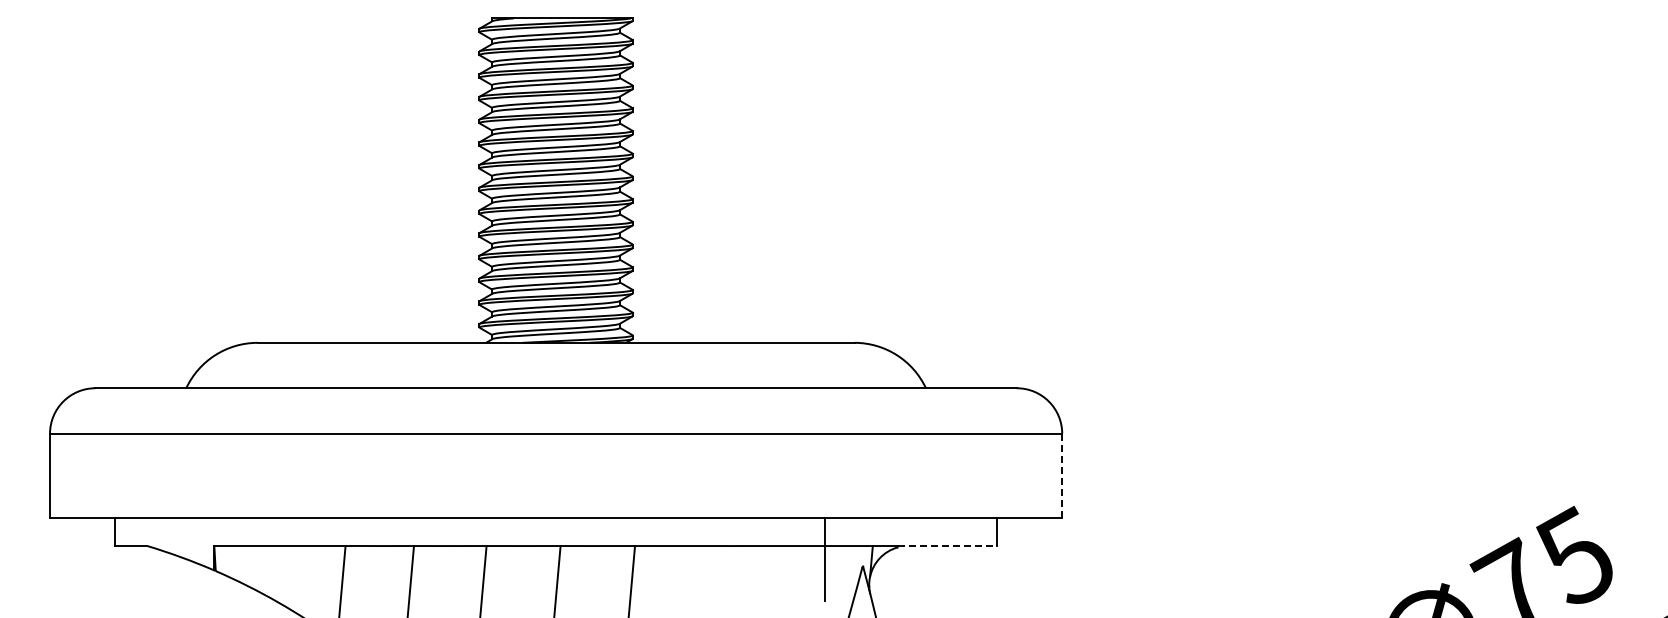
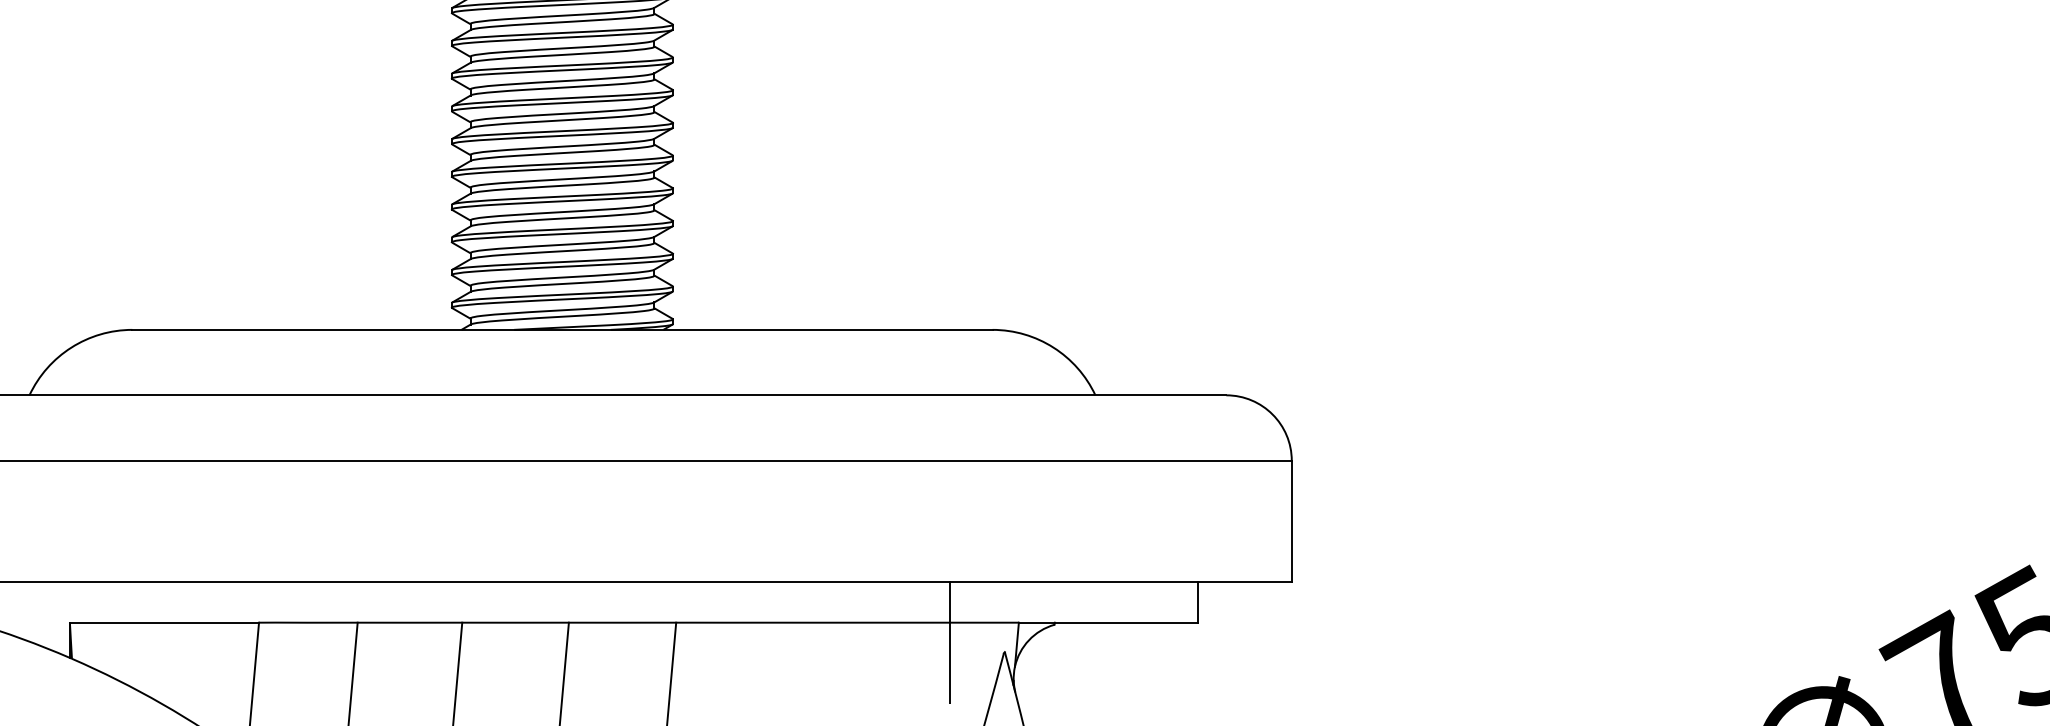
line: (1062, 476) -> (1292, 522), dashed -> solid
line: (947, 546) -> (1126, 623), dashed -> solid

